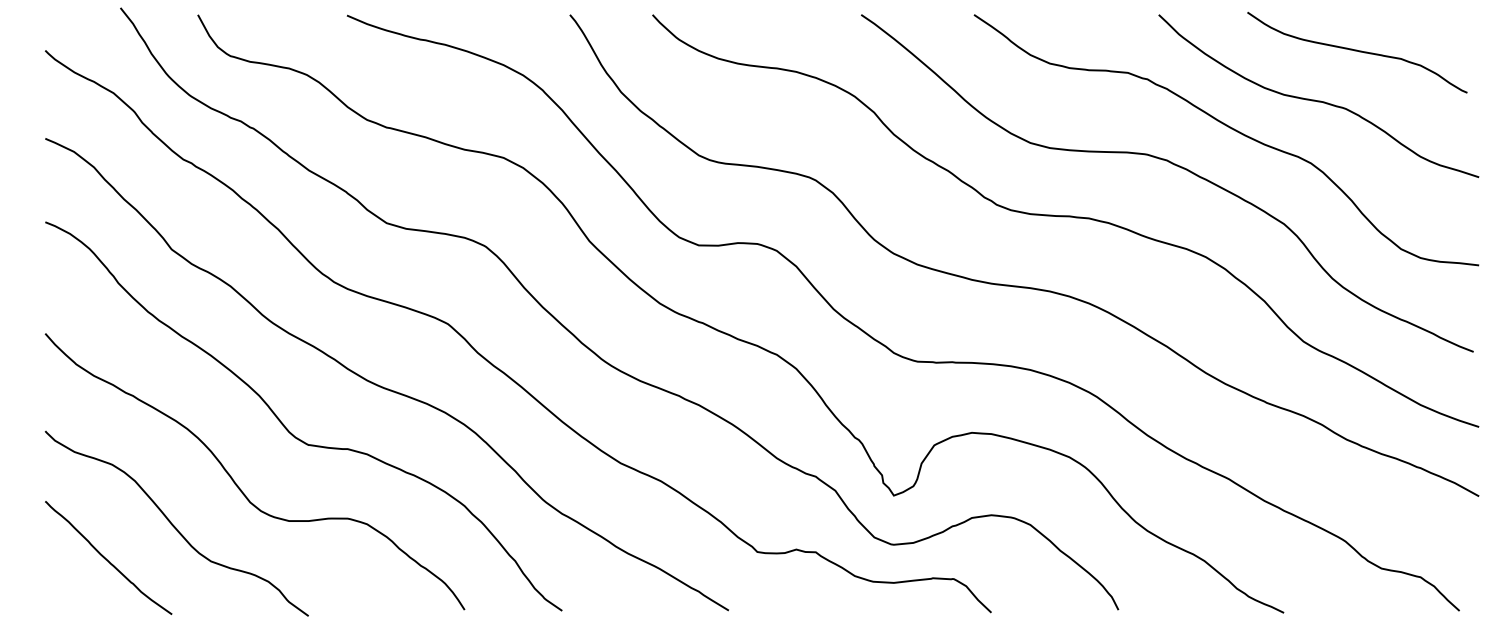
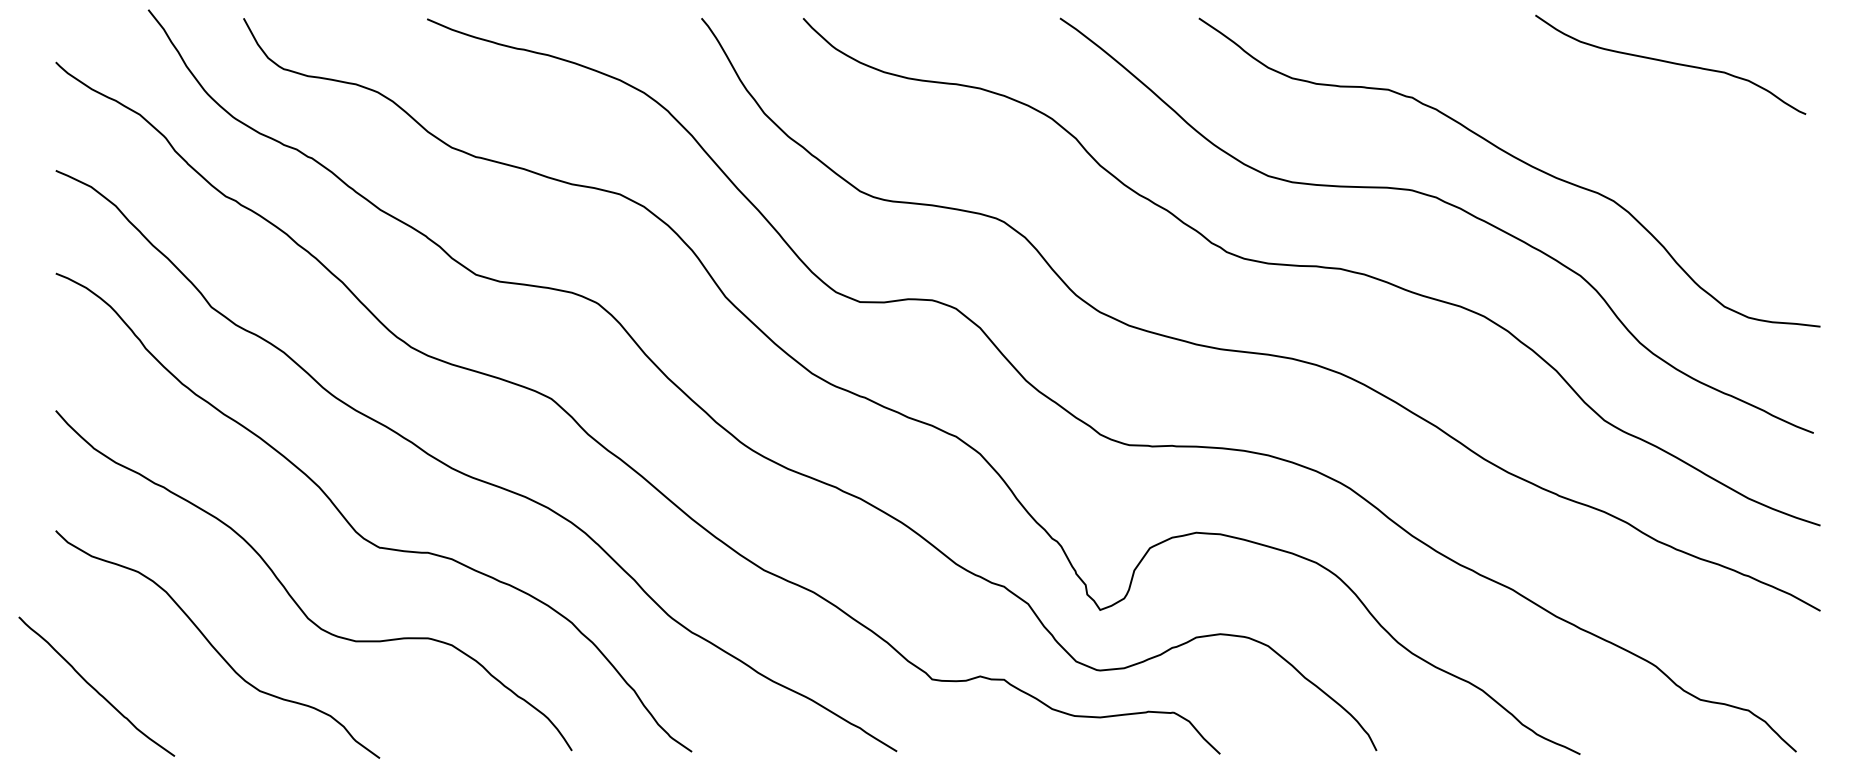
curve: (1318, 100) -> (1622, 123), removed
curve: (106, 558) -> (94, 687), moved

